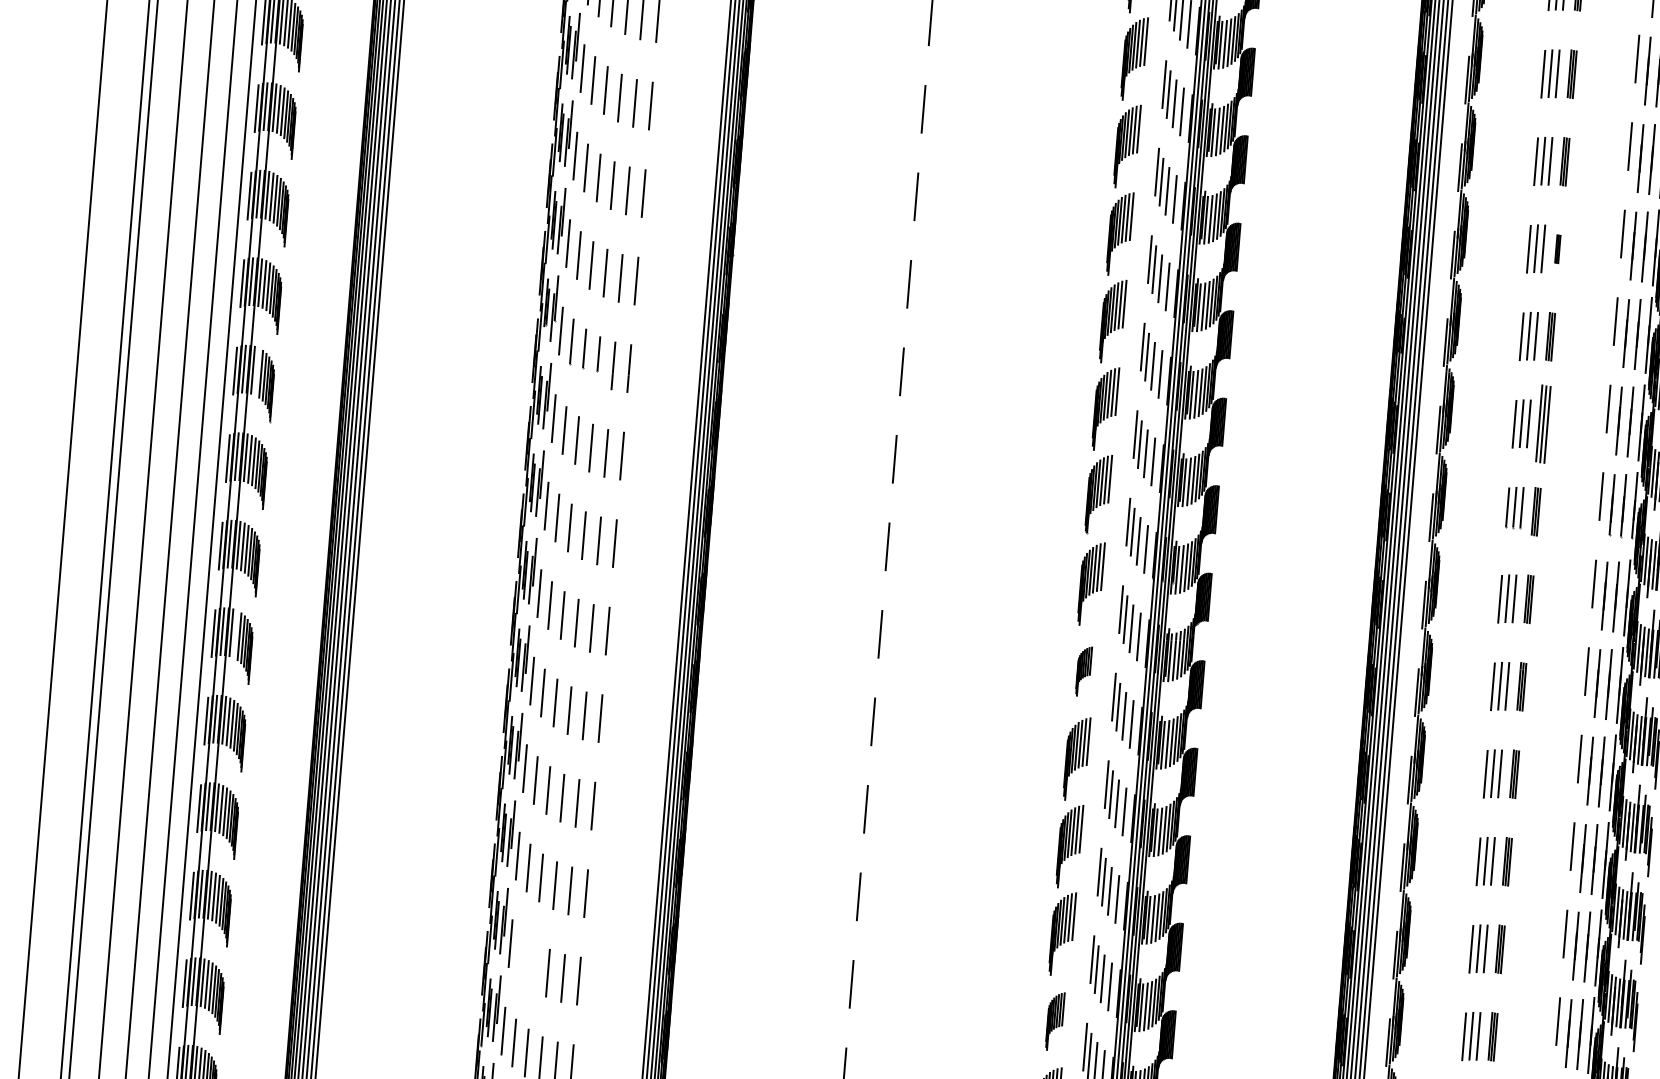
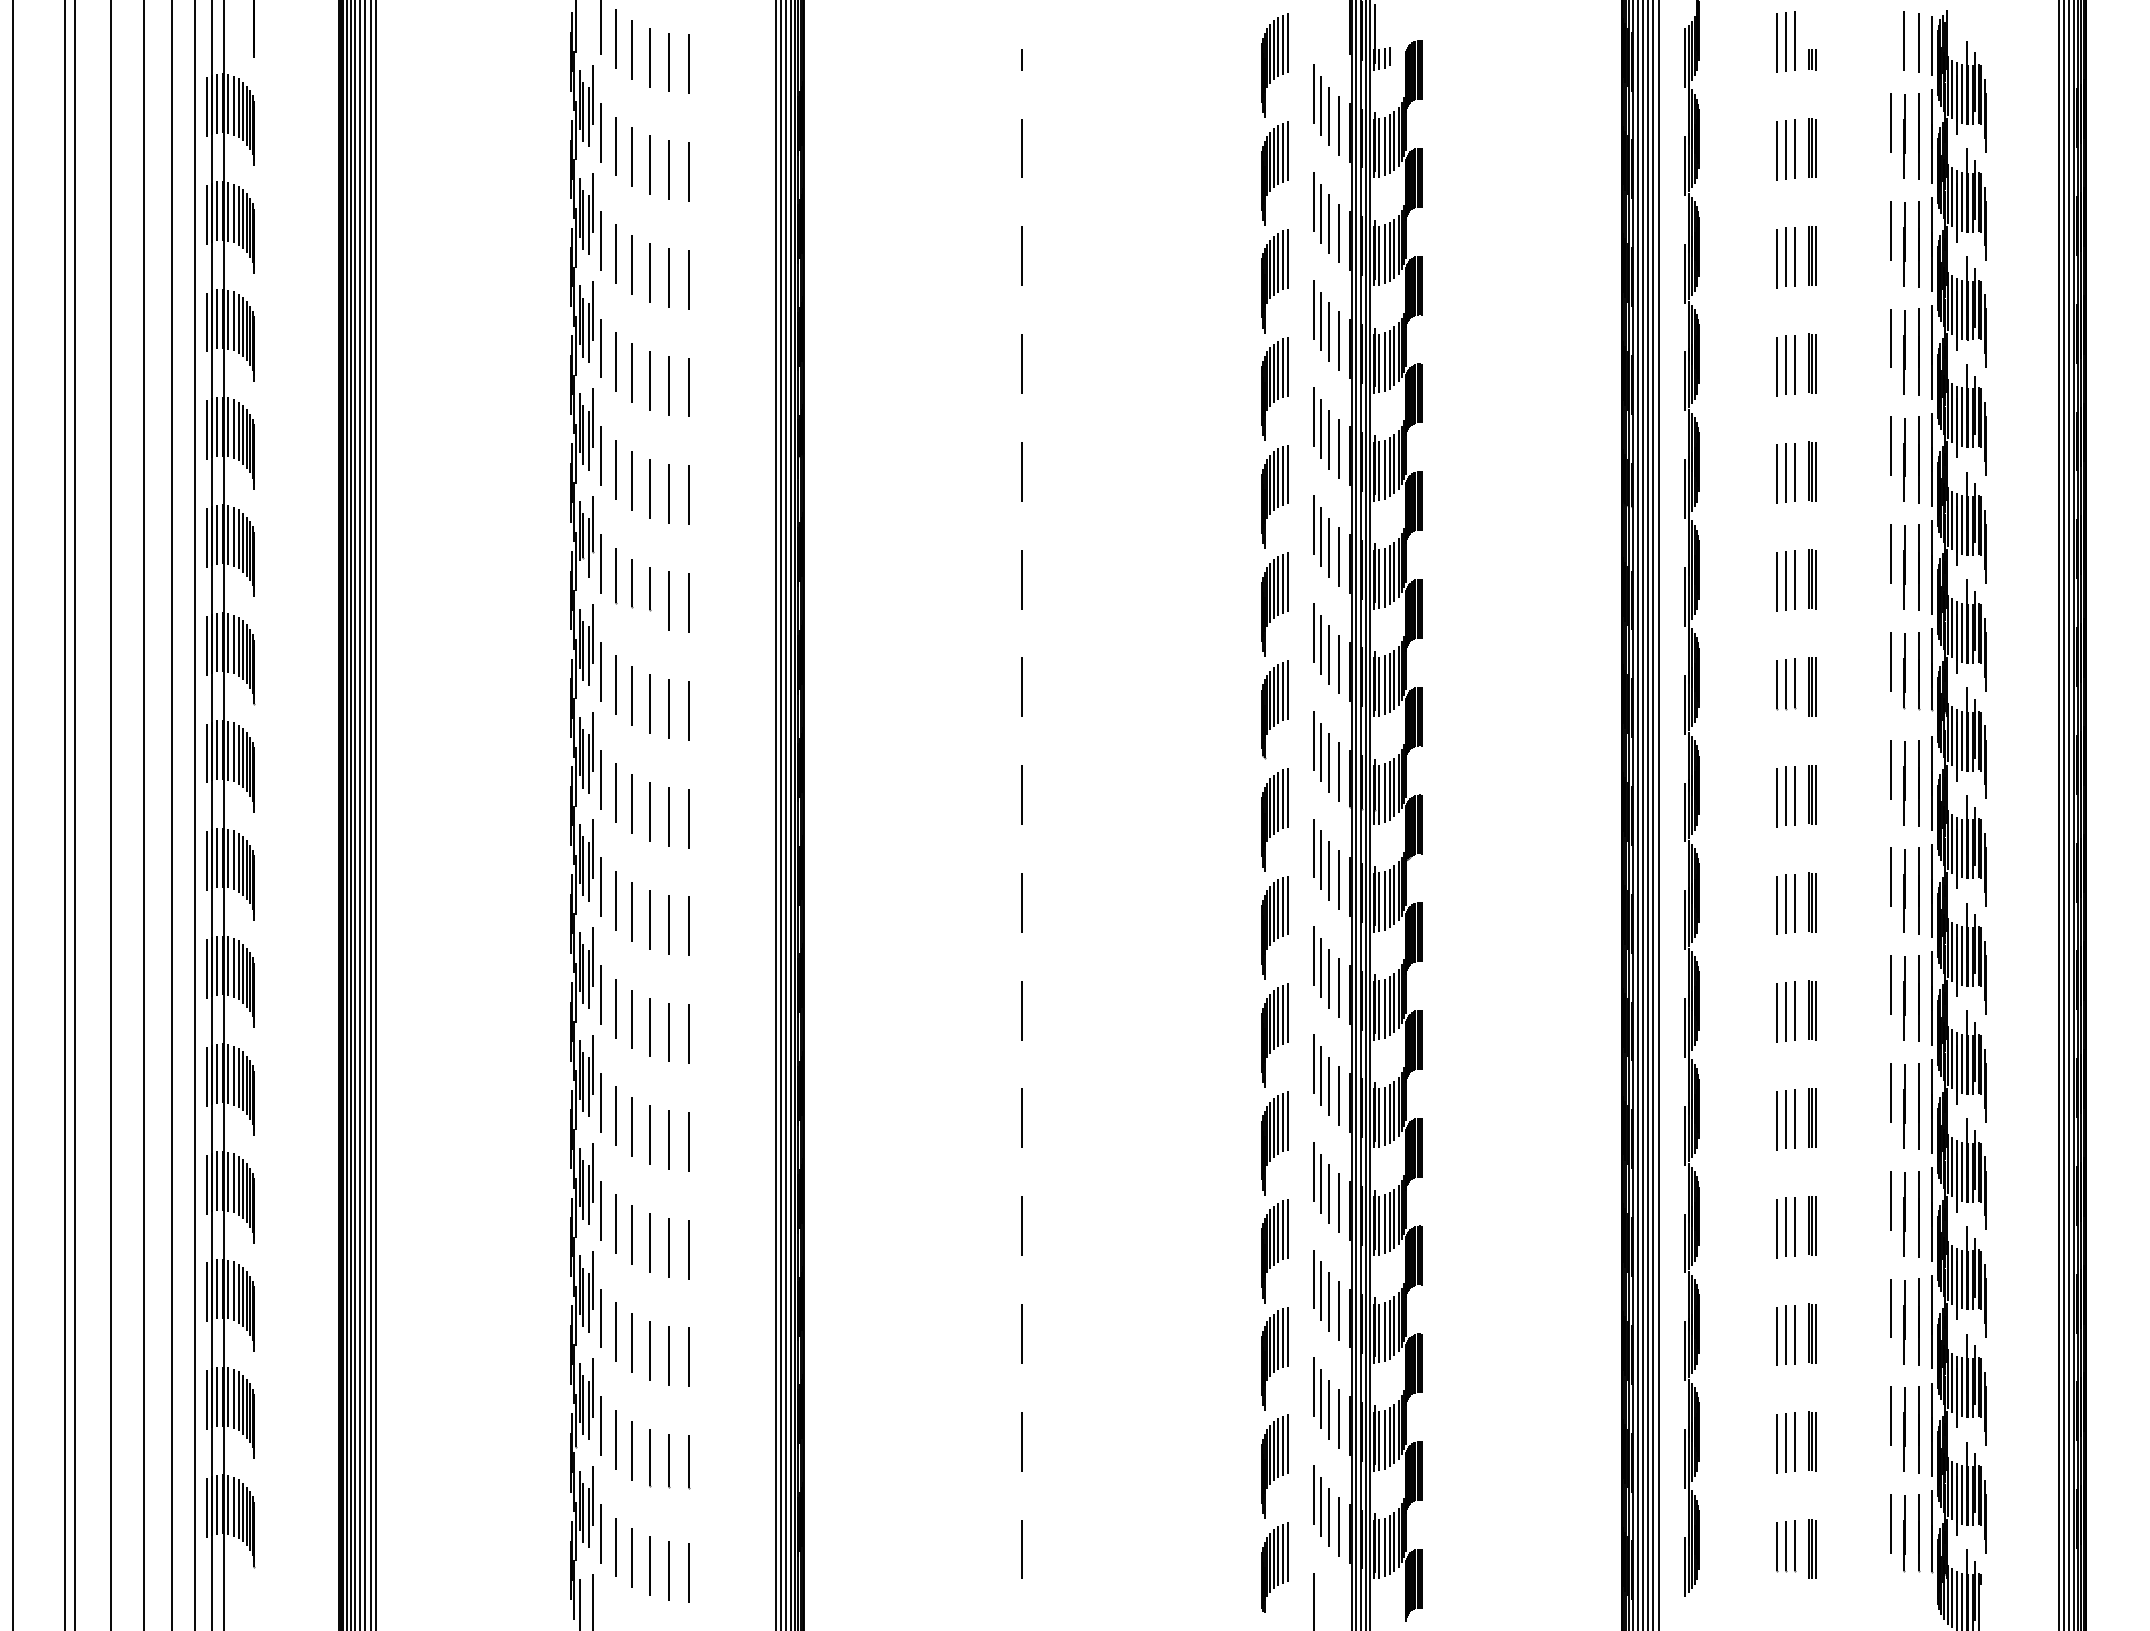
part: (1557, 249) -> (1812, 363), size x1.67
line: (257, 371) -> (233, 644), added
part: (1543, 424) -> (1812, 579), size x0.62
line: (235, 634) -> (233, 967), added
part: (1083, 671) -> (1274, 927), size x1.67
line: (521, 955) -> (615, 1331), added
line: (533, 965) -> (631, 1342), added
part: (1054, 1021) -> (1274, 1358), size x1.43

